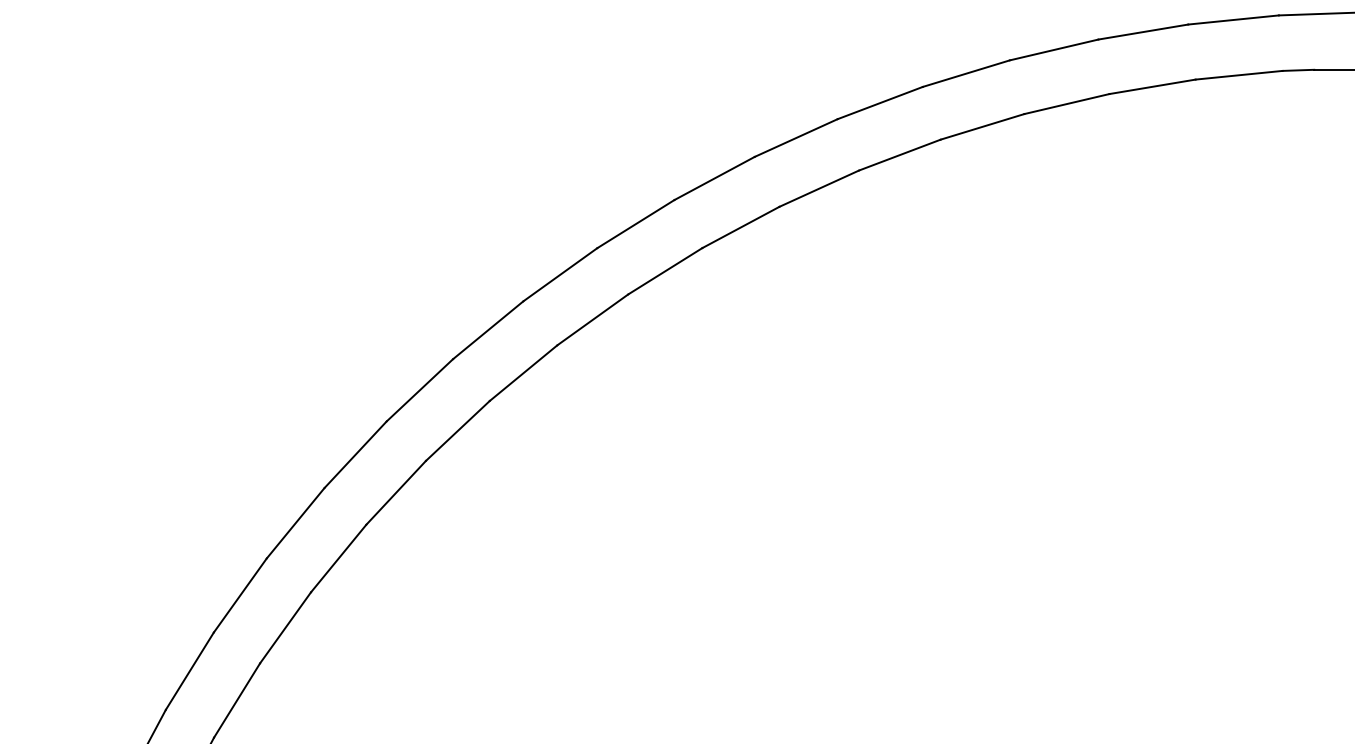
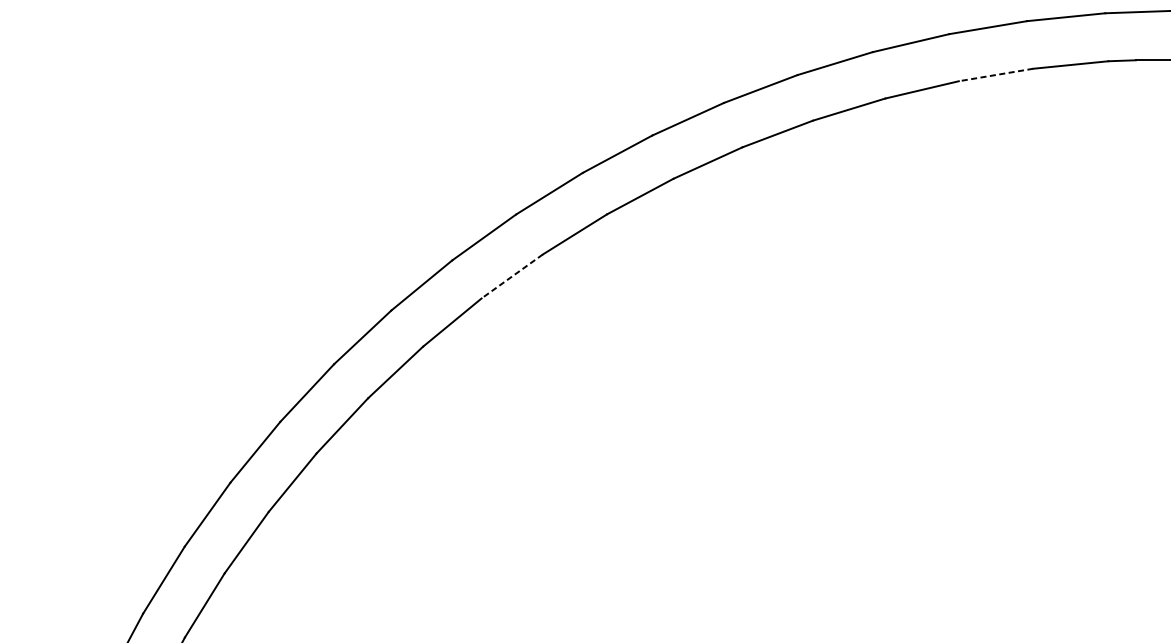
line: (1152, 86) -> (996, 74), solid -> dashed
line: (592, 319) -> (512, 276), solid -> dashed

